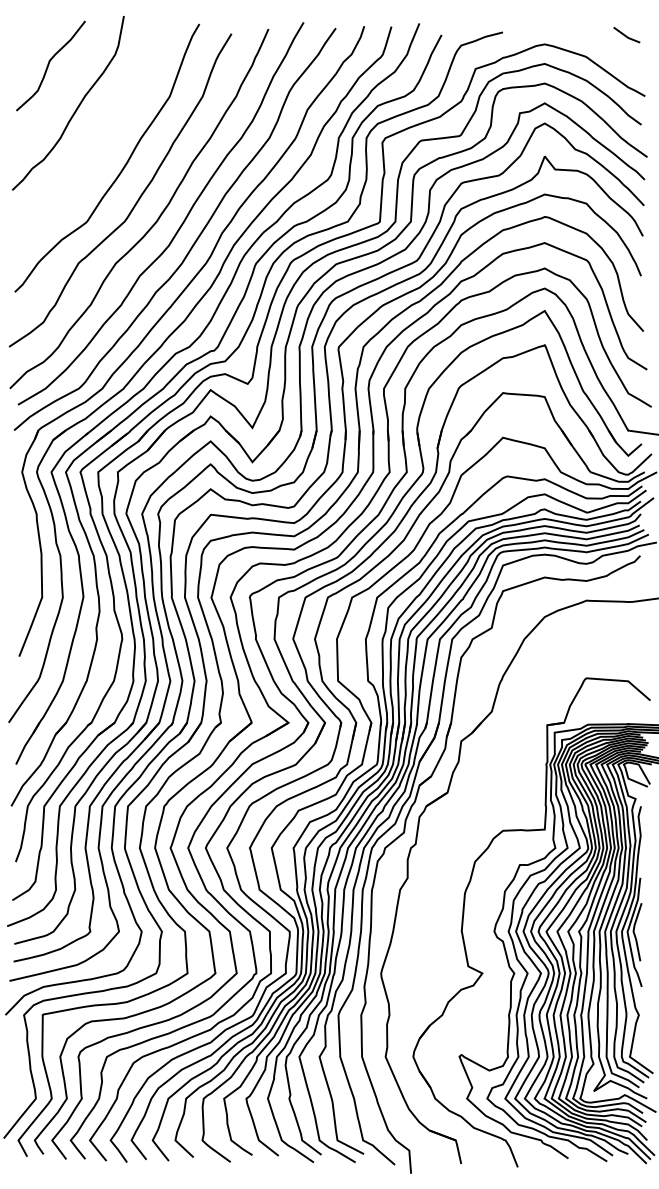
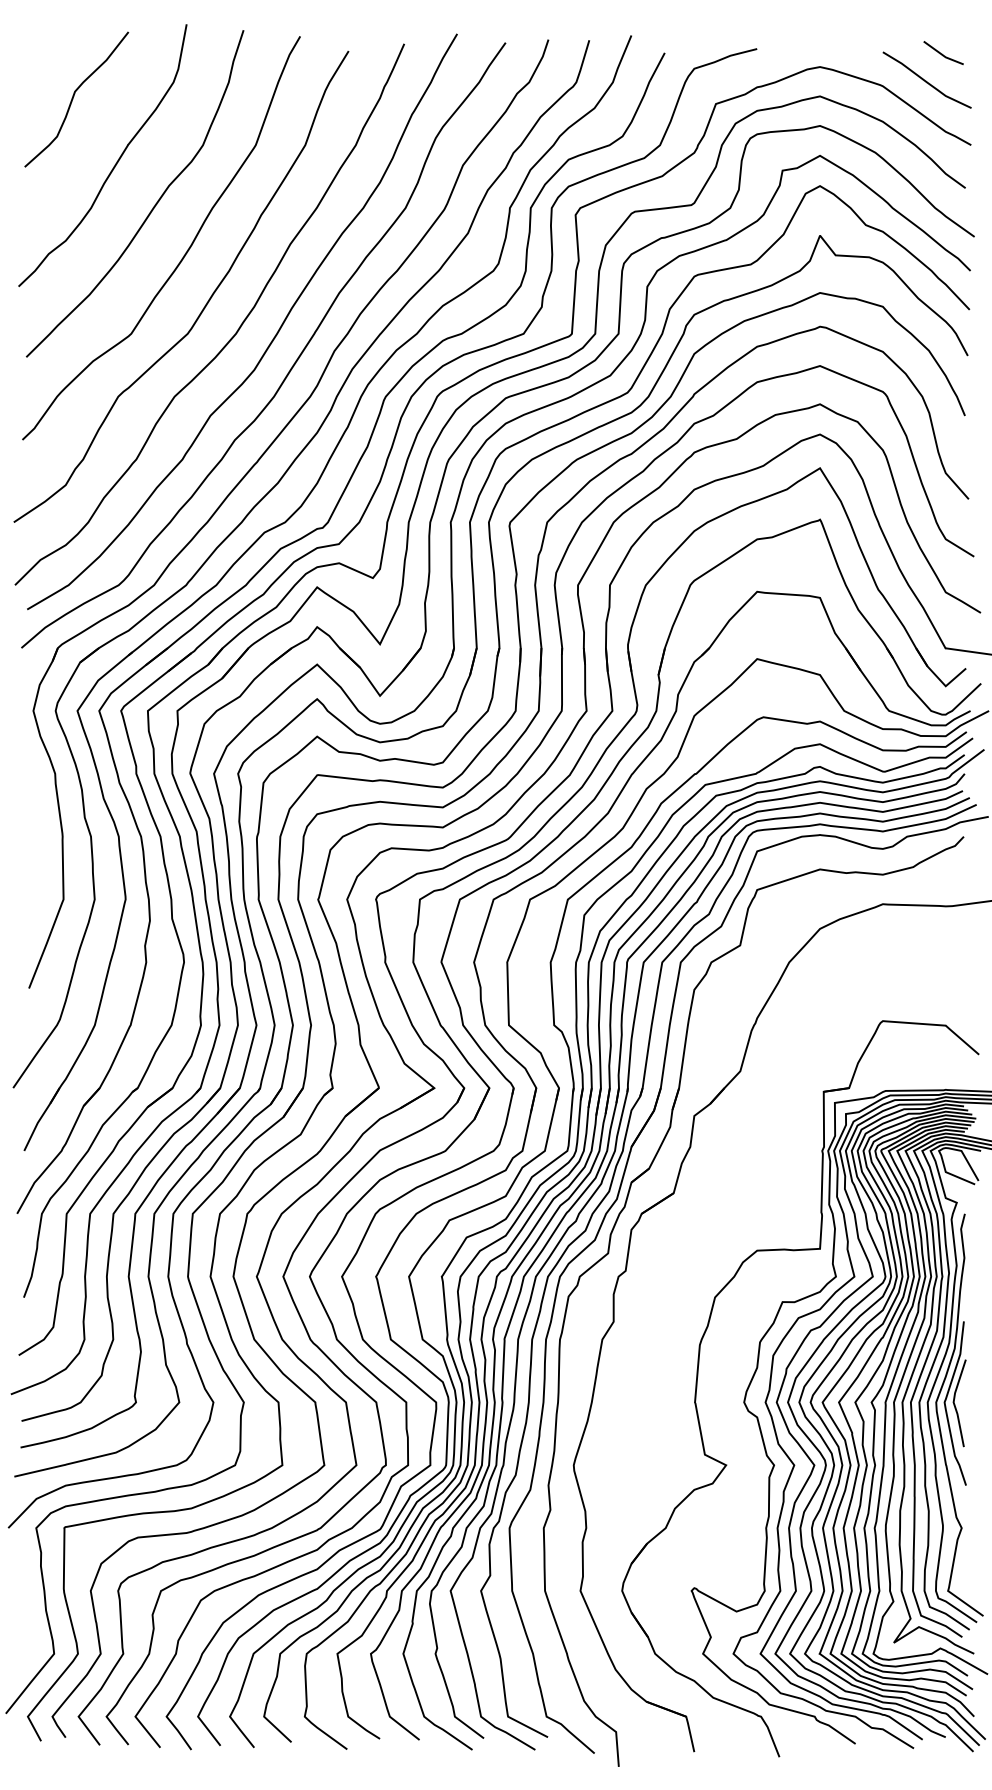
curve: (615, 53) -> (926, 80), added
curve: (102, 135) -> (154, 204), added

